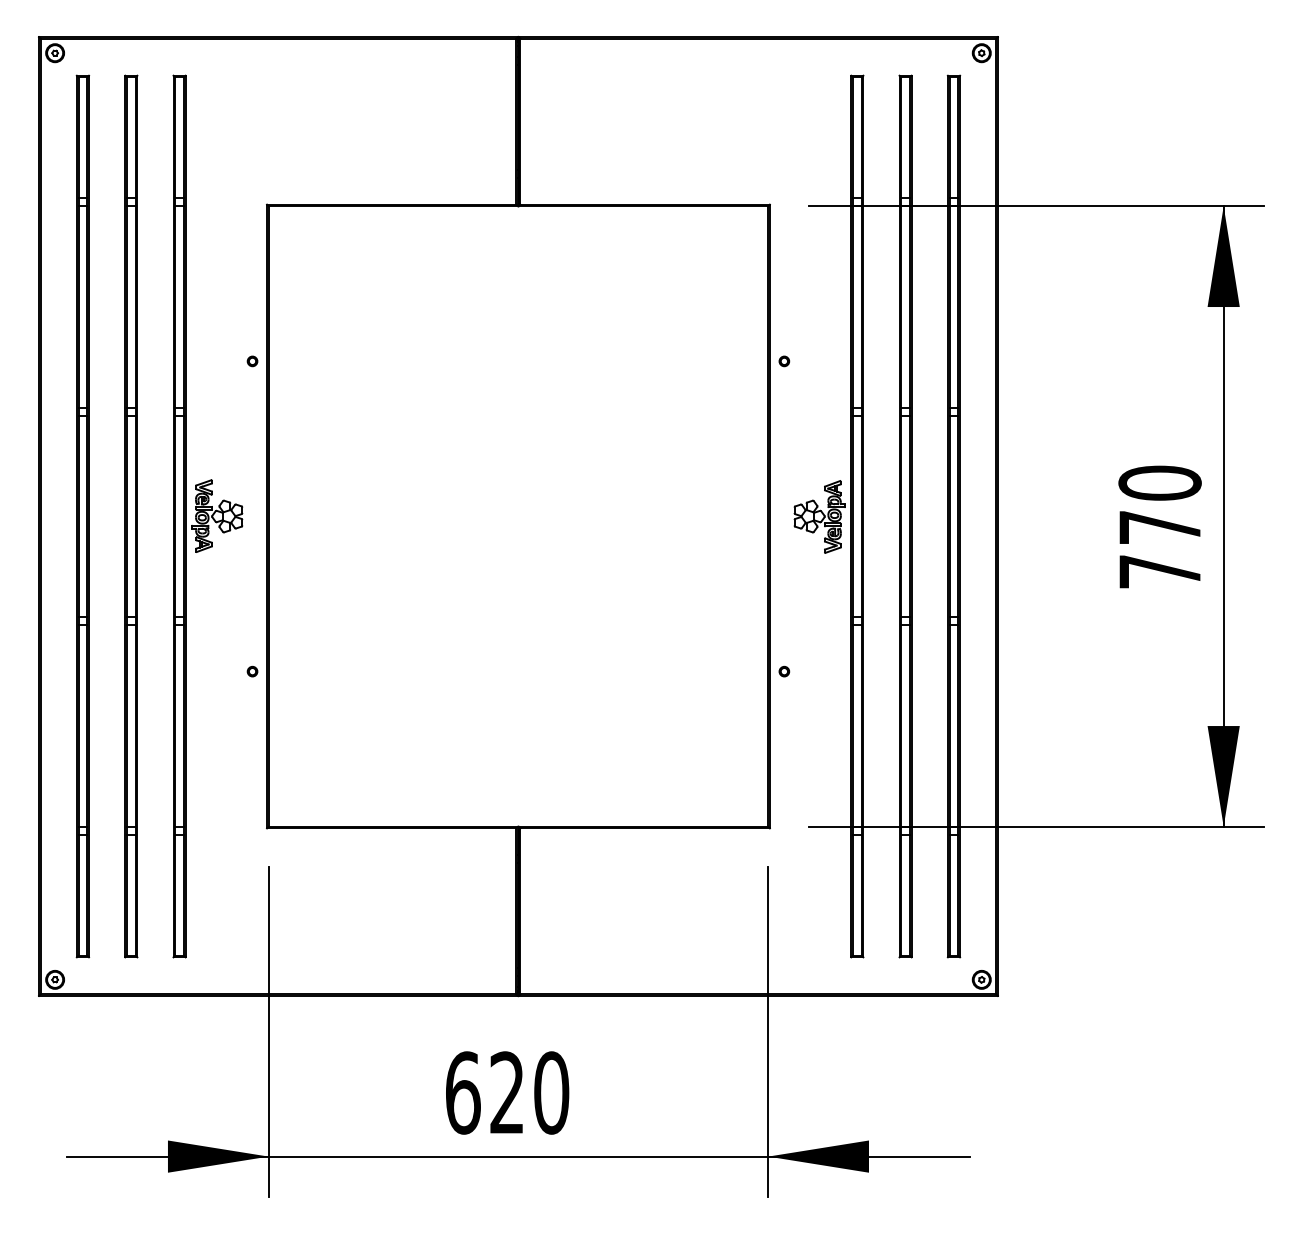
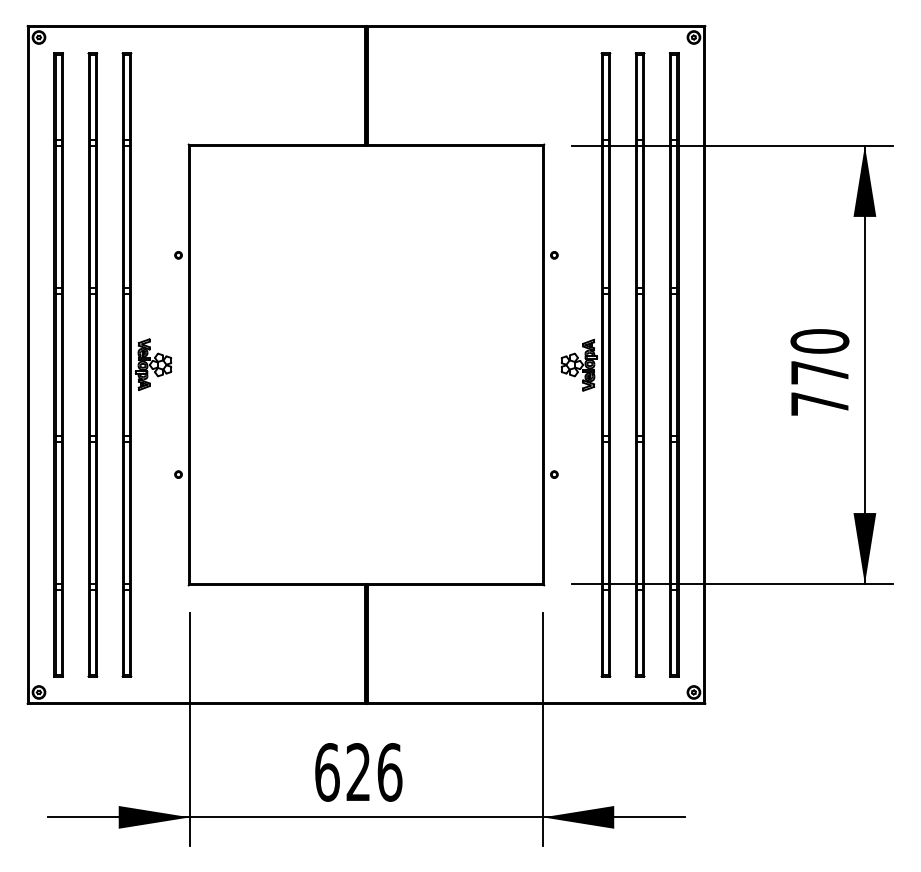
text: (551, 1093) -> (389, 772), 620 -> 626

